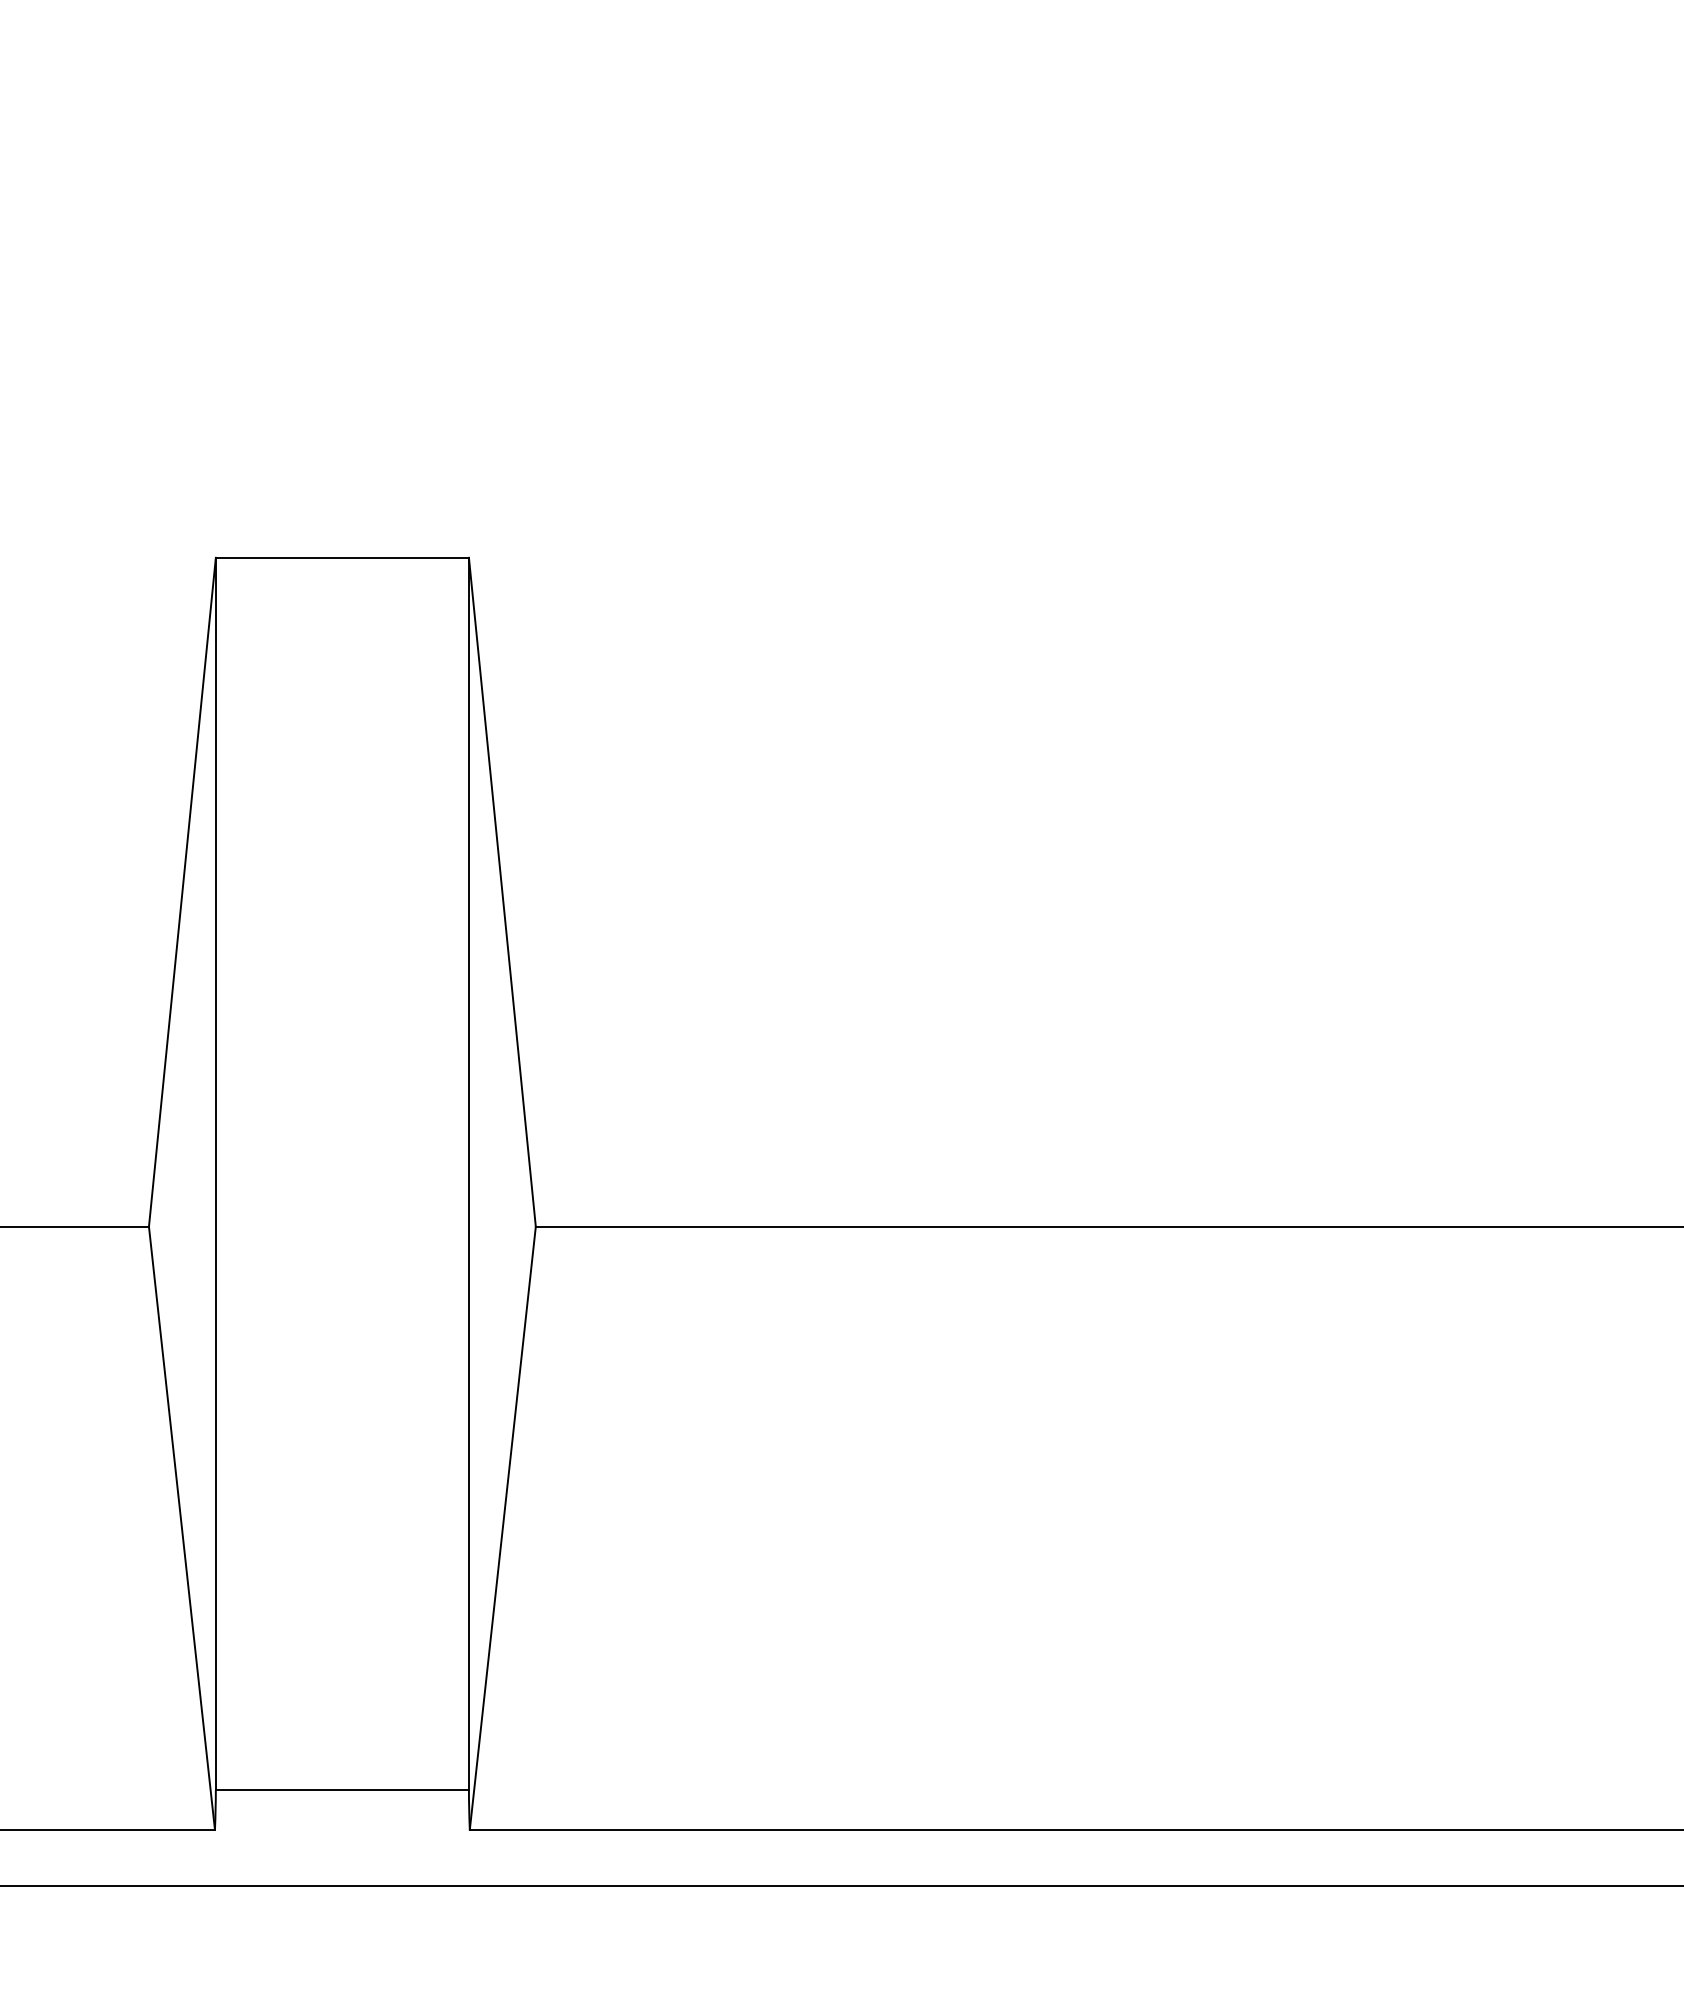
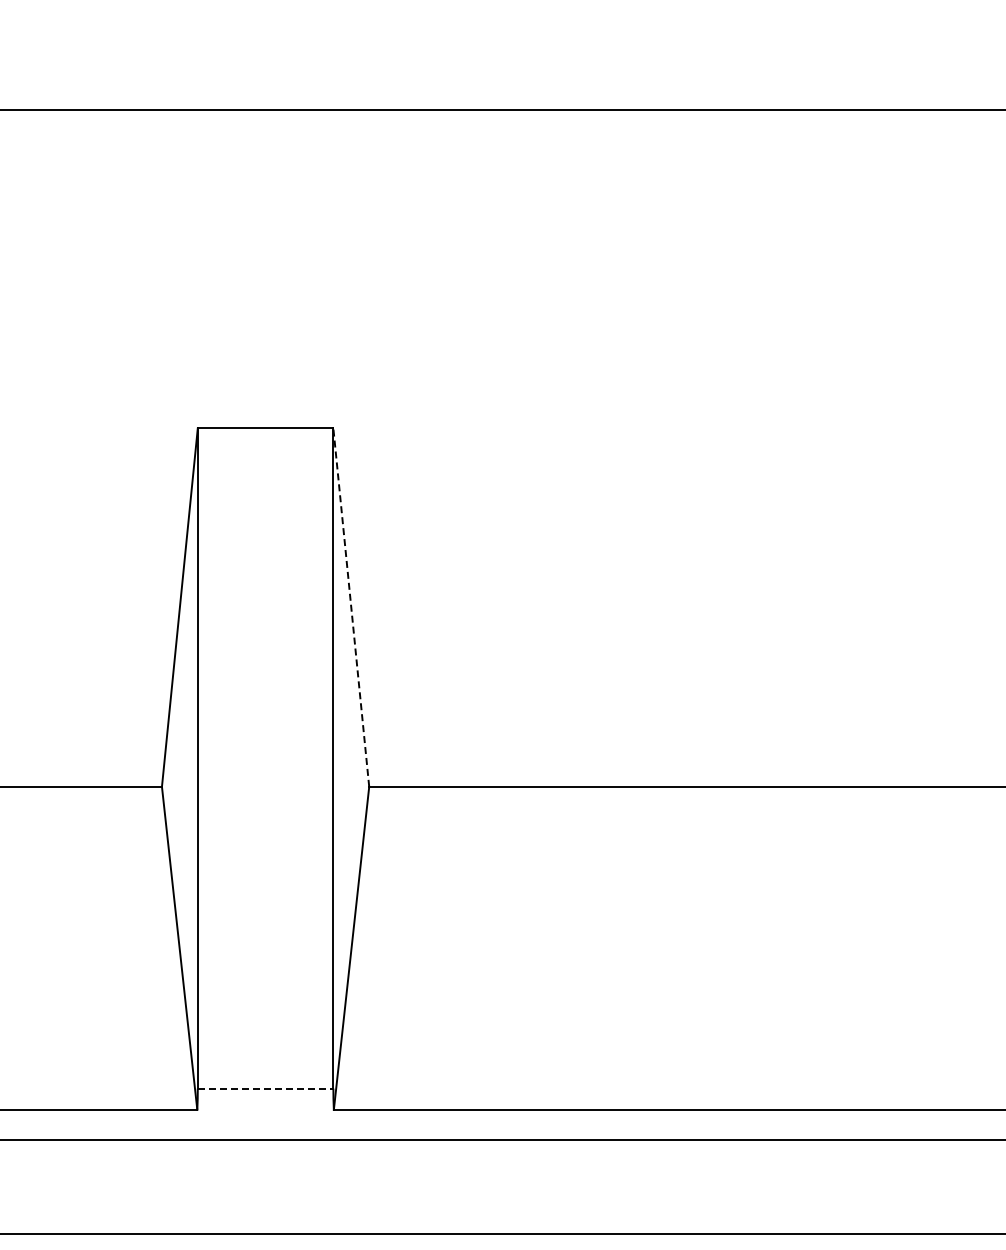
line: (502, 891) -> (351, 607), solid -> dashed
line: (342, 1789) -> (265, 1088), solid -> dashed

